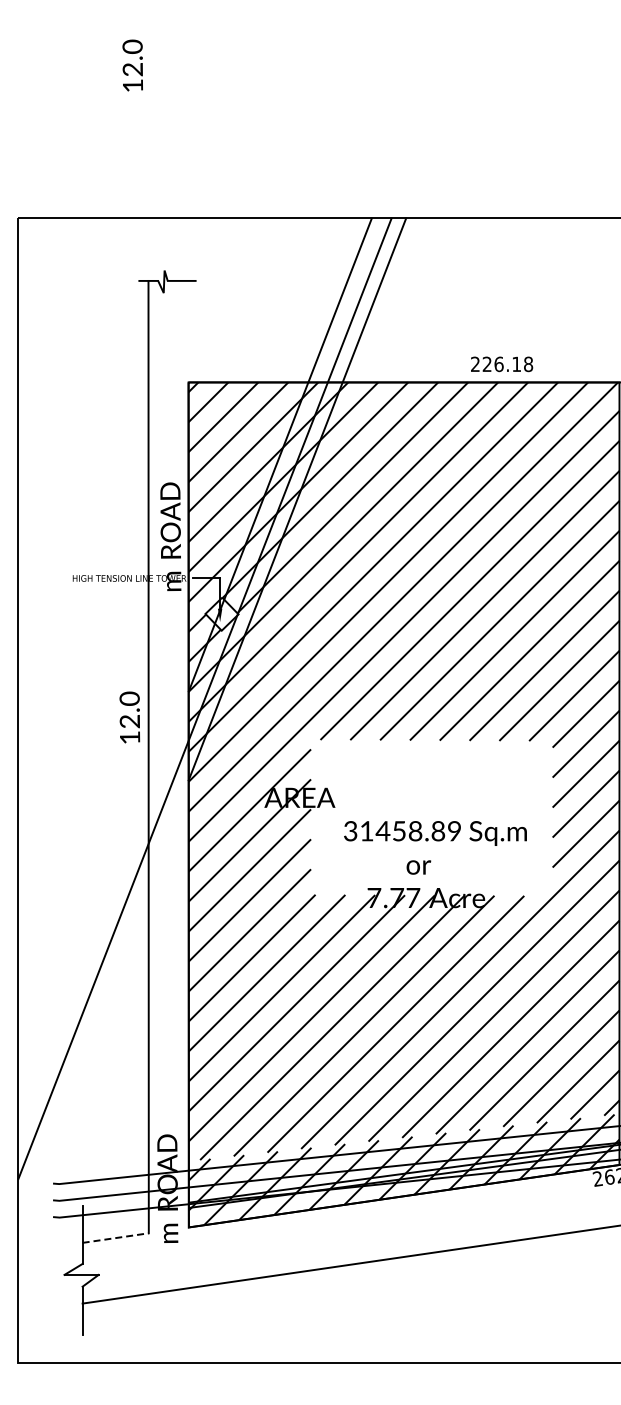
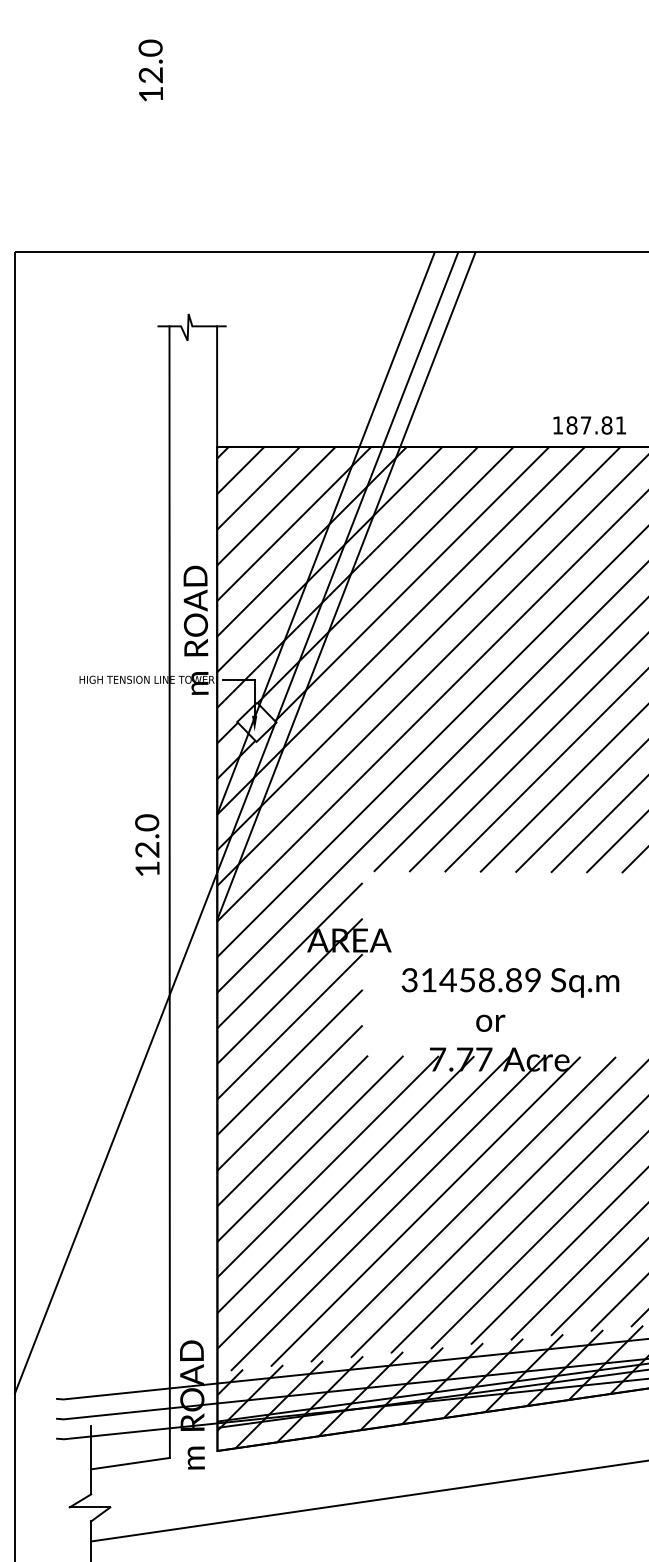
line: (188, 331) -> (217, 386), added
text: (502, 364) -> (590, 425), 226.18 -> 187.81
line: (116, 1238) -> (131, 1464), dashed -> solid

